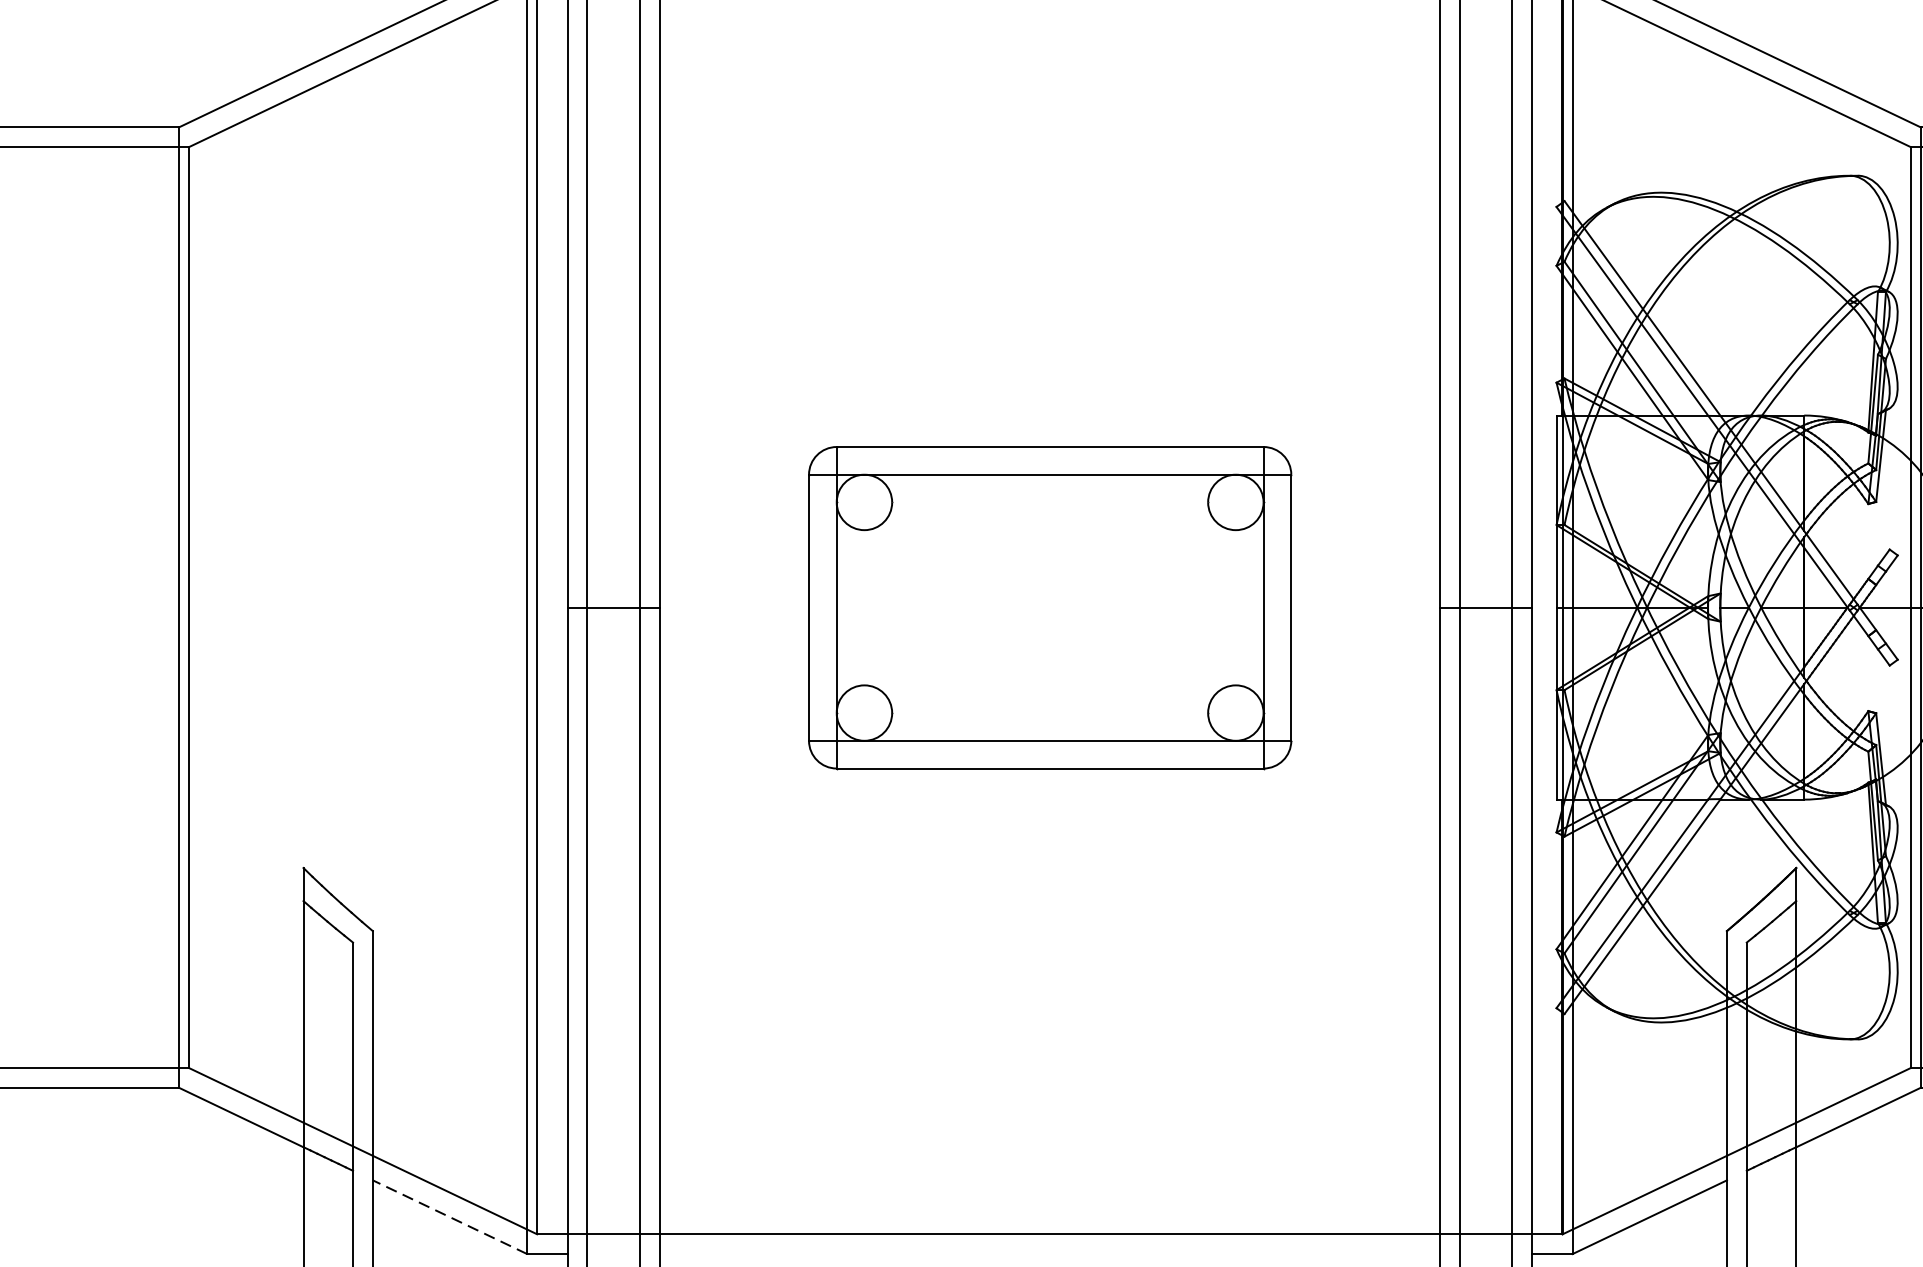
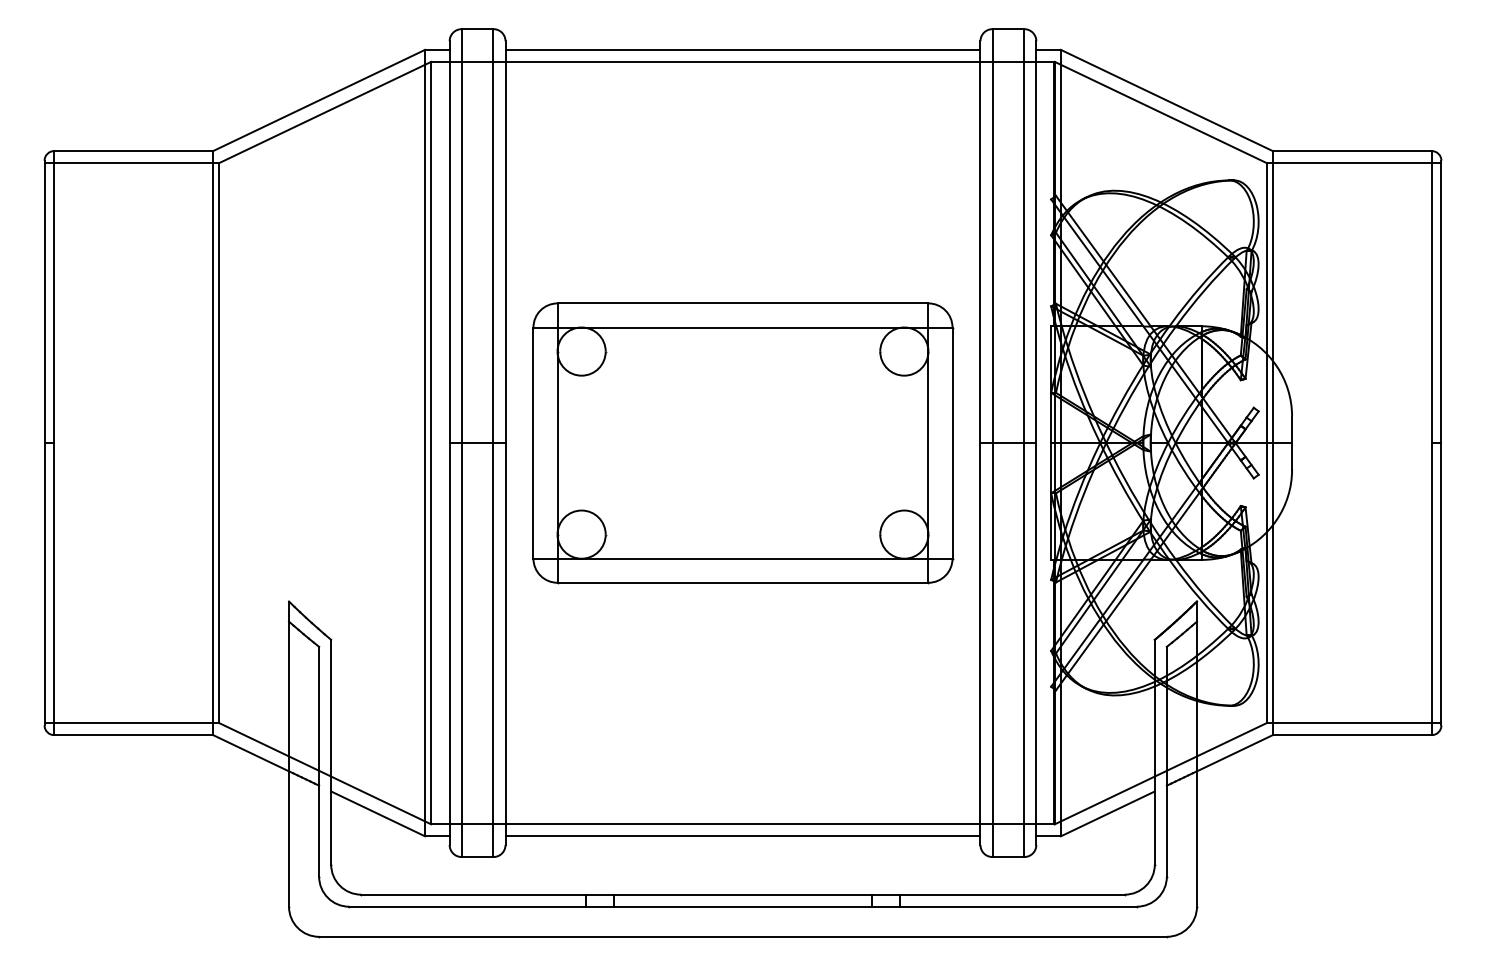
part: (1050, 608) -> (743, 443), size x1.43
line: (449, 1216) -> (377, 813), dashed -> solid
line: (1049, 1254) -> (742, 836), added

